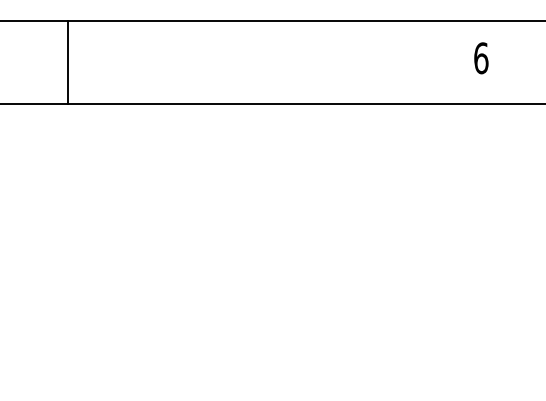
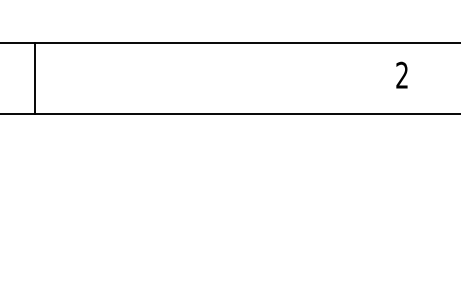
text: (481, 58) -> (402, 75), 6 -> 2
line: (68, 62) -> (34, 78), moved

